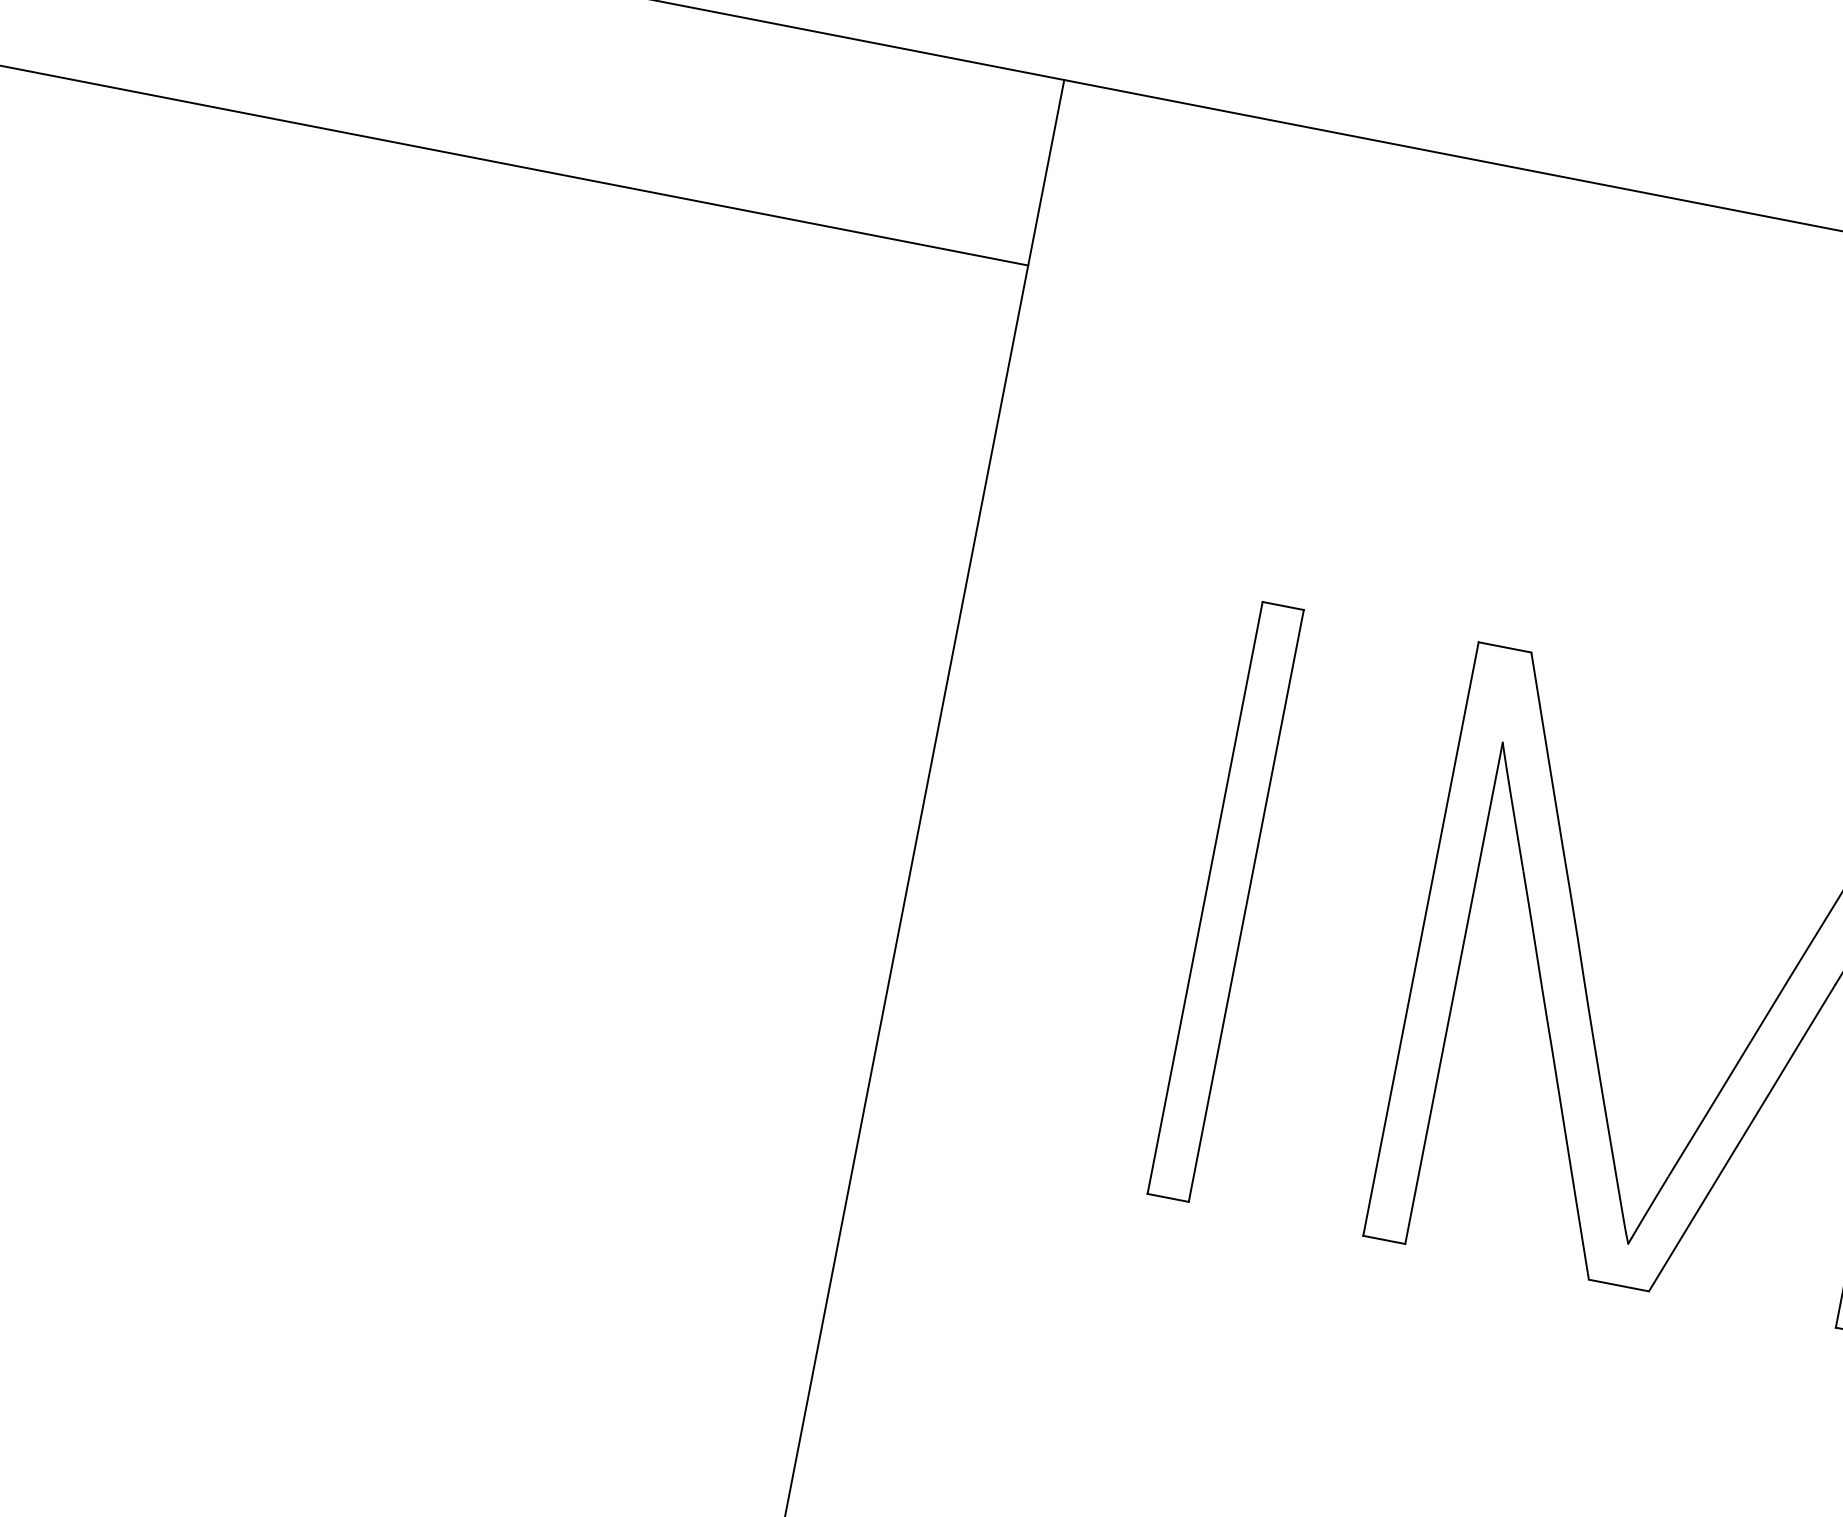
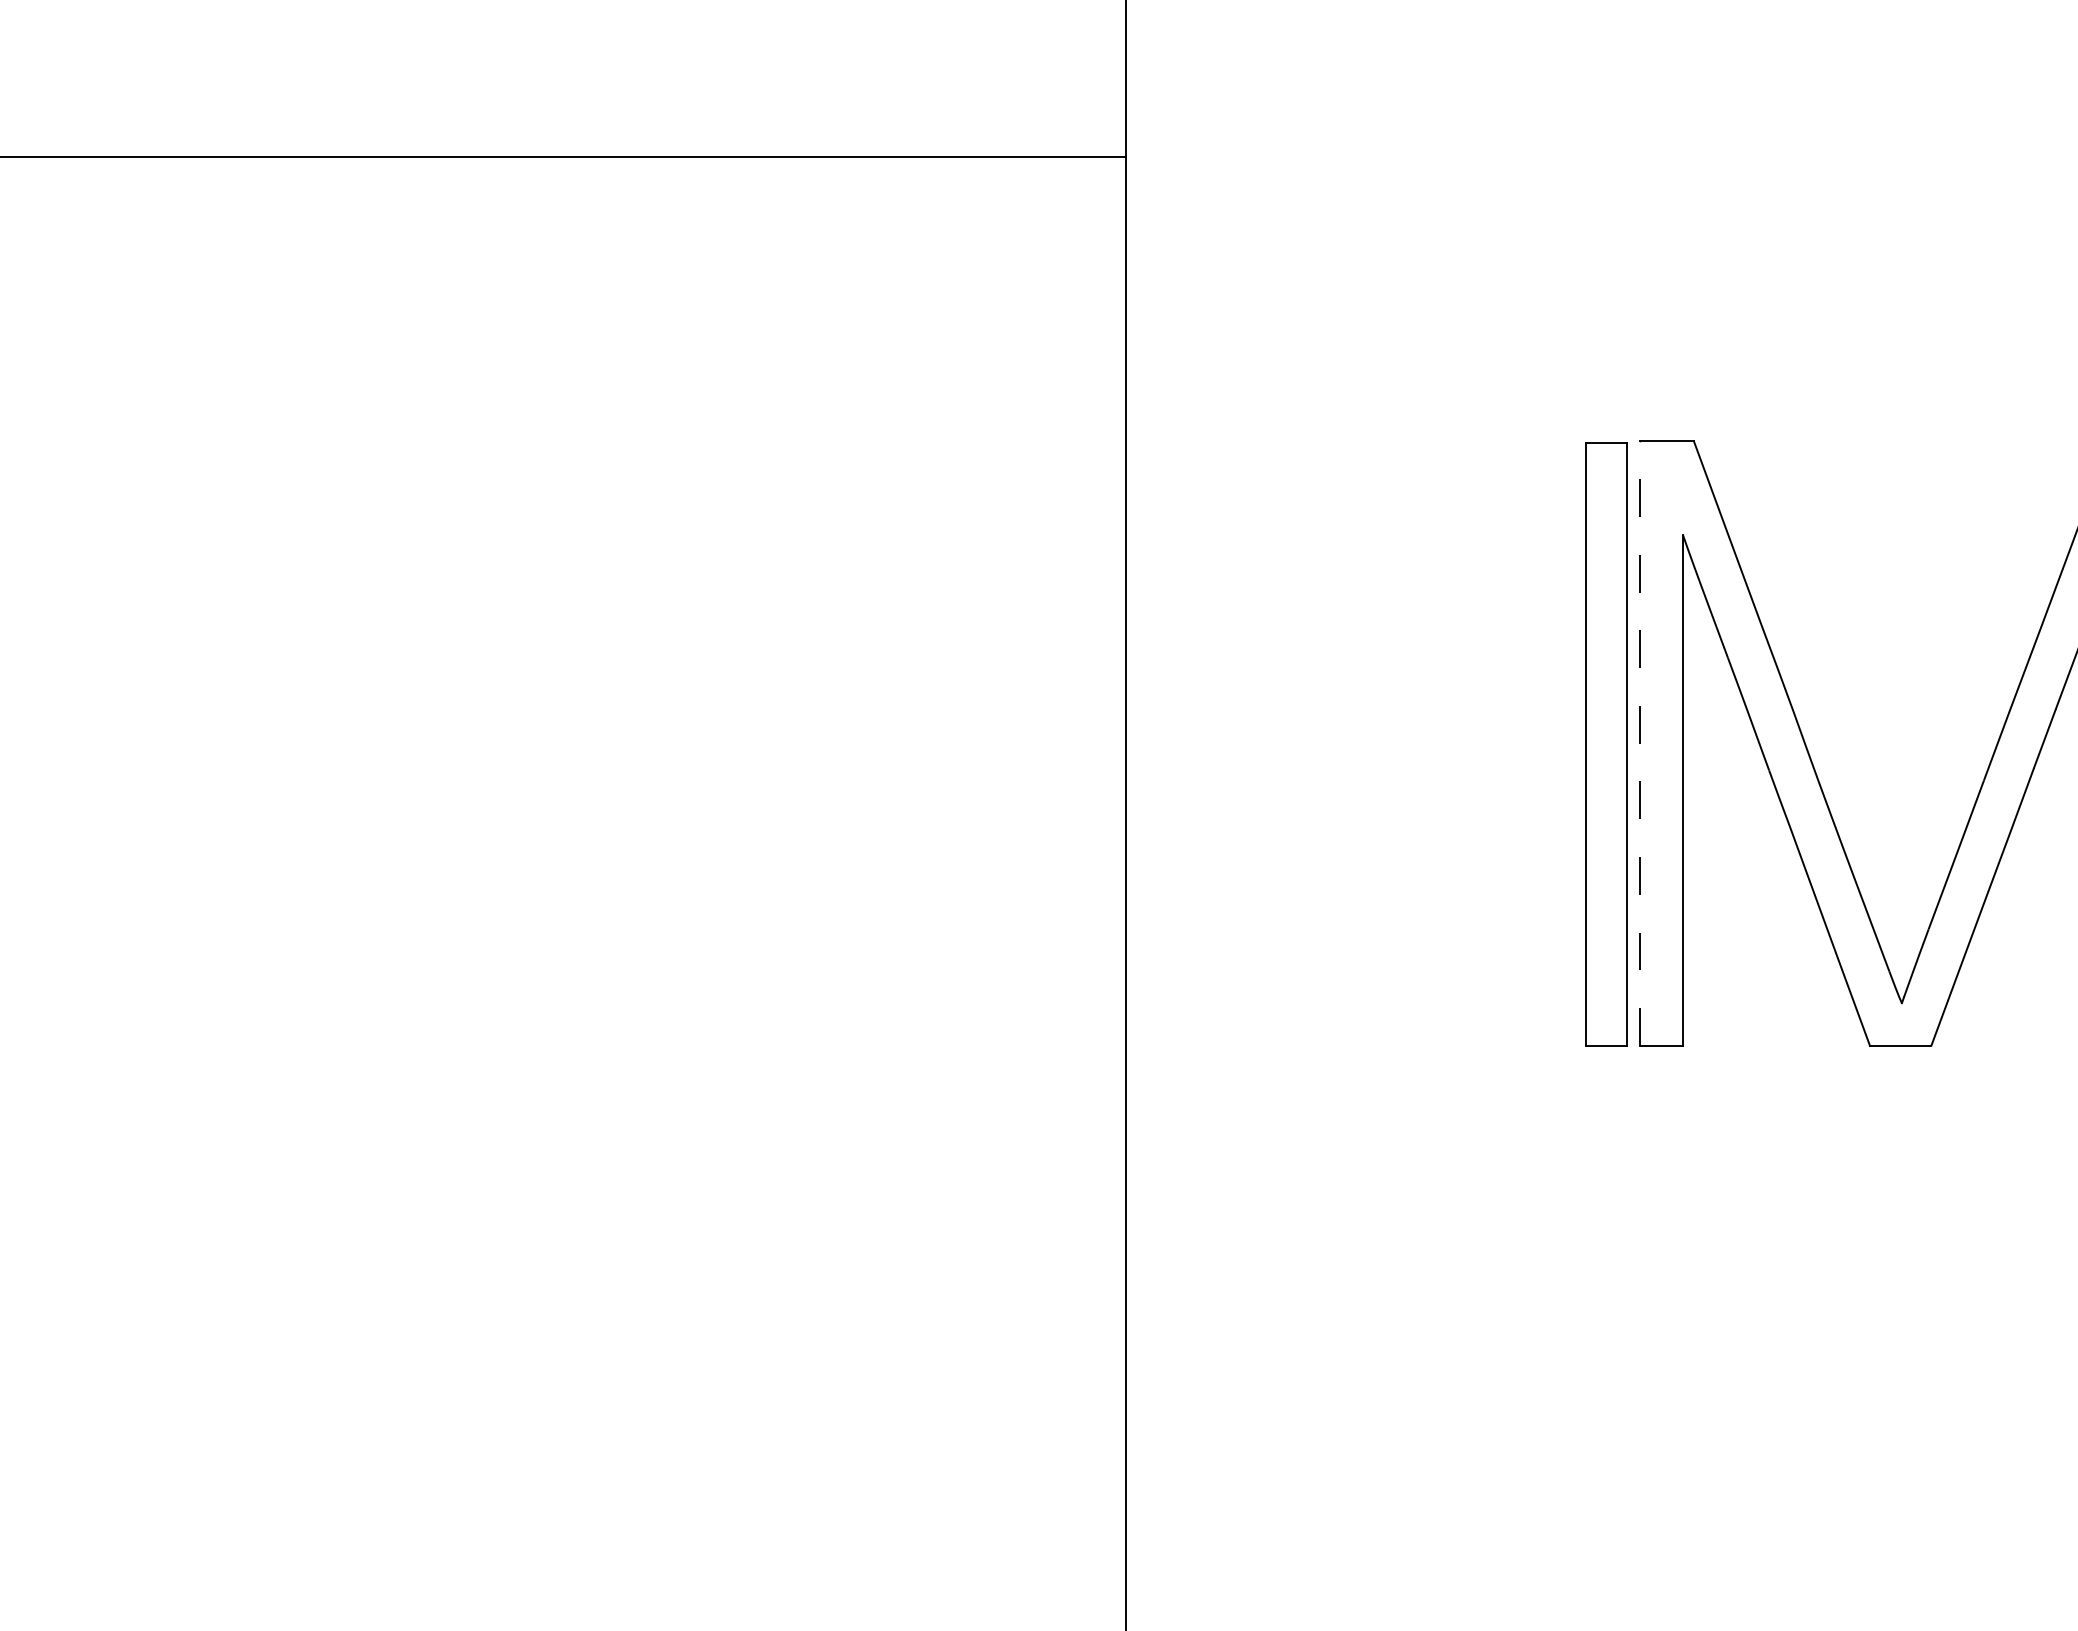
part: (1225, 901) -> (1606, 744), moved
line: (1421, 938) -> (1640, 743), solid -> dashed

